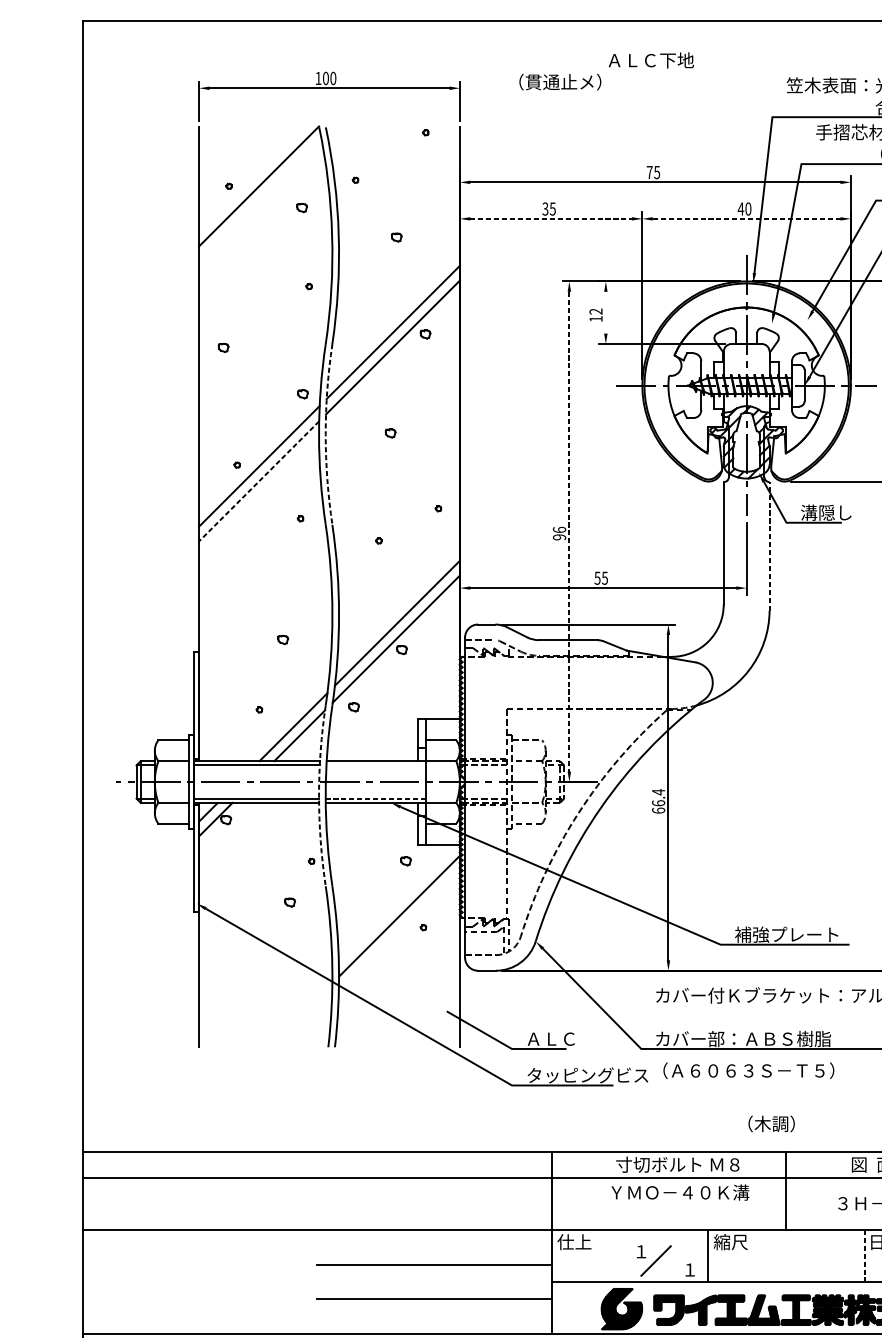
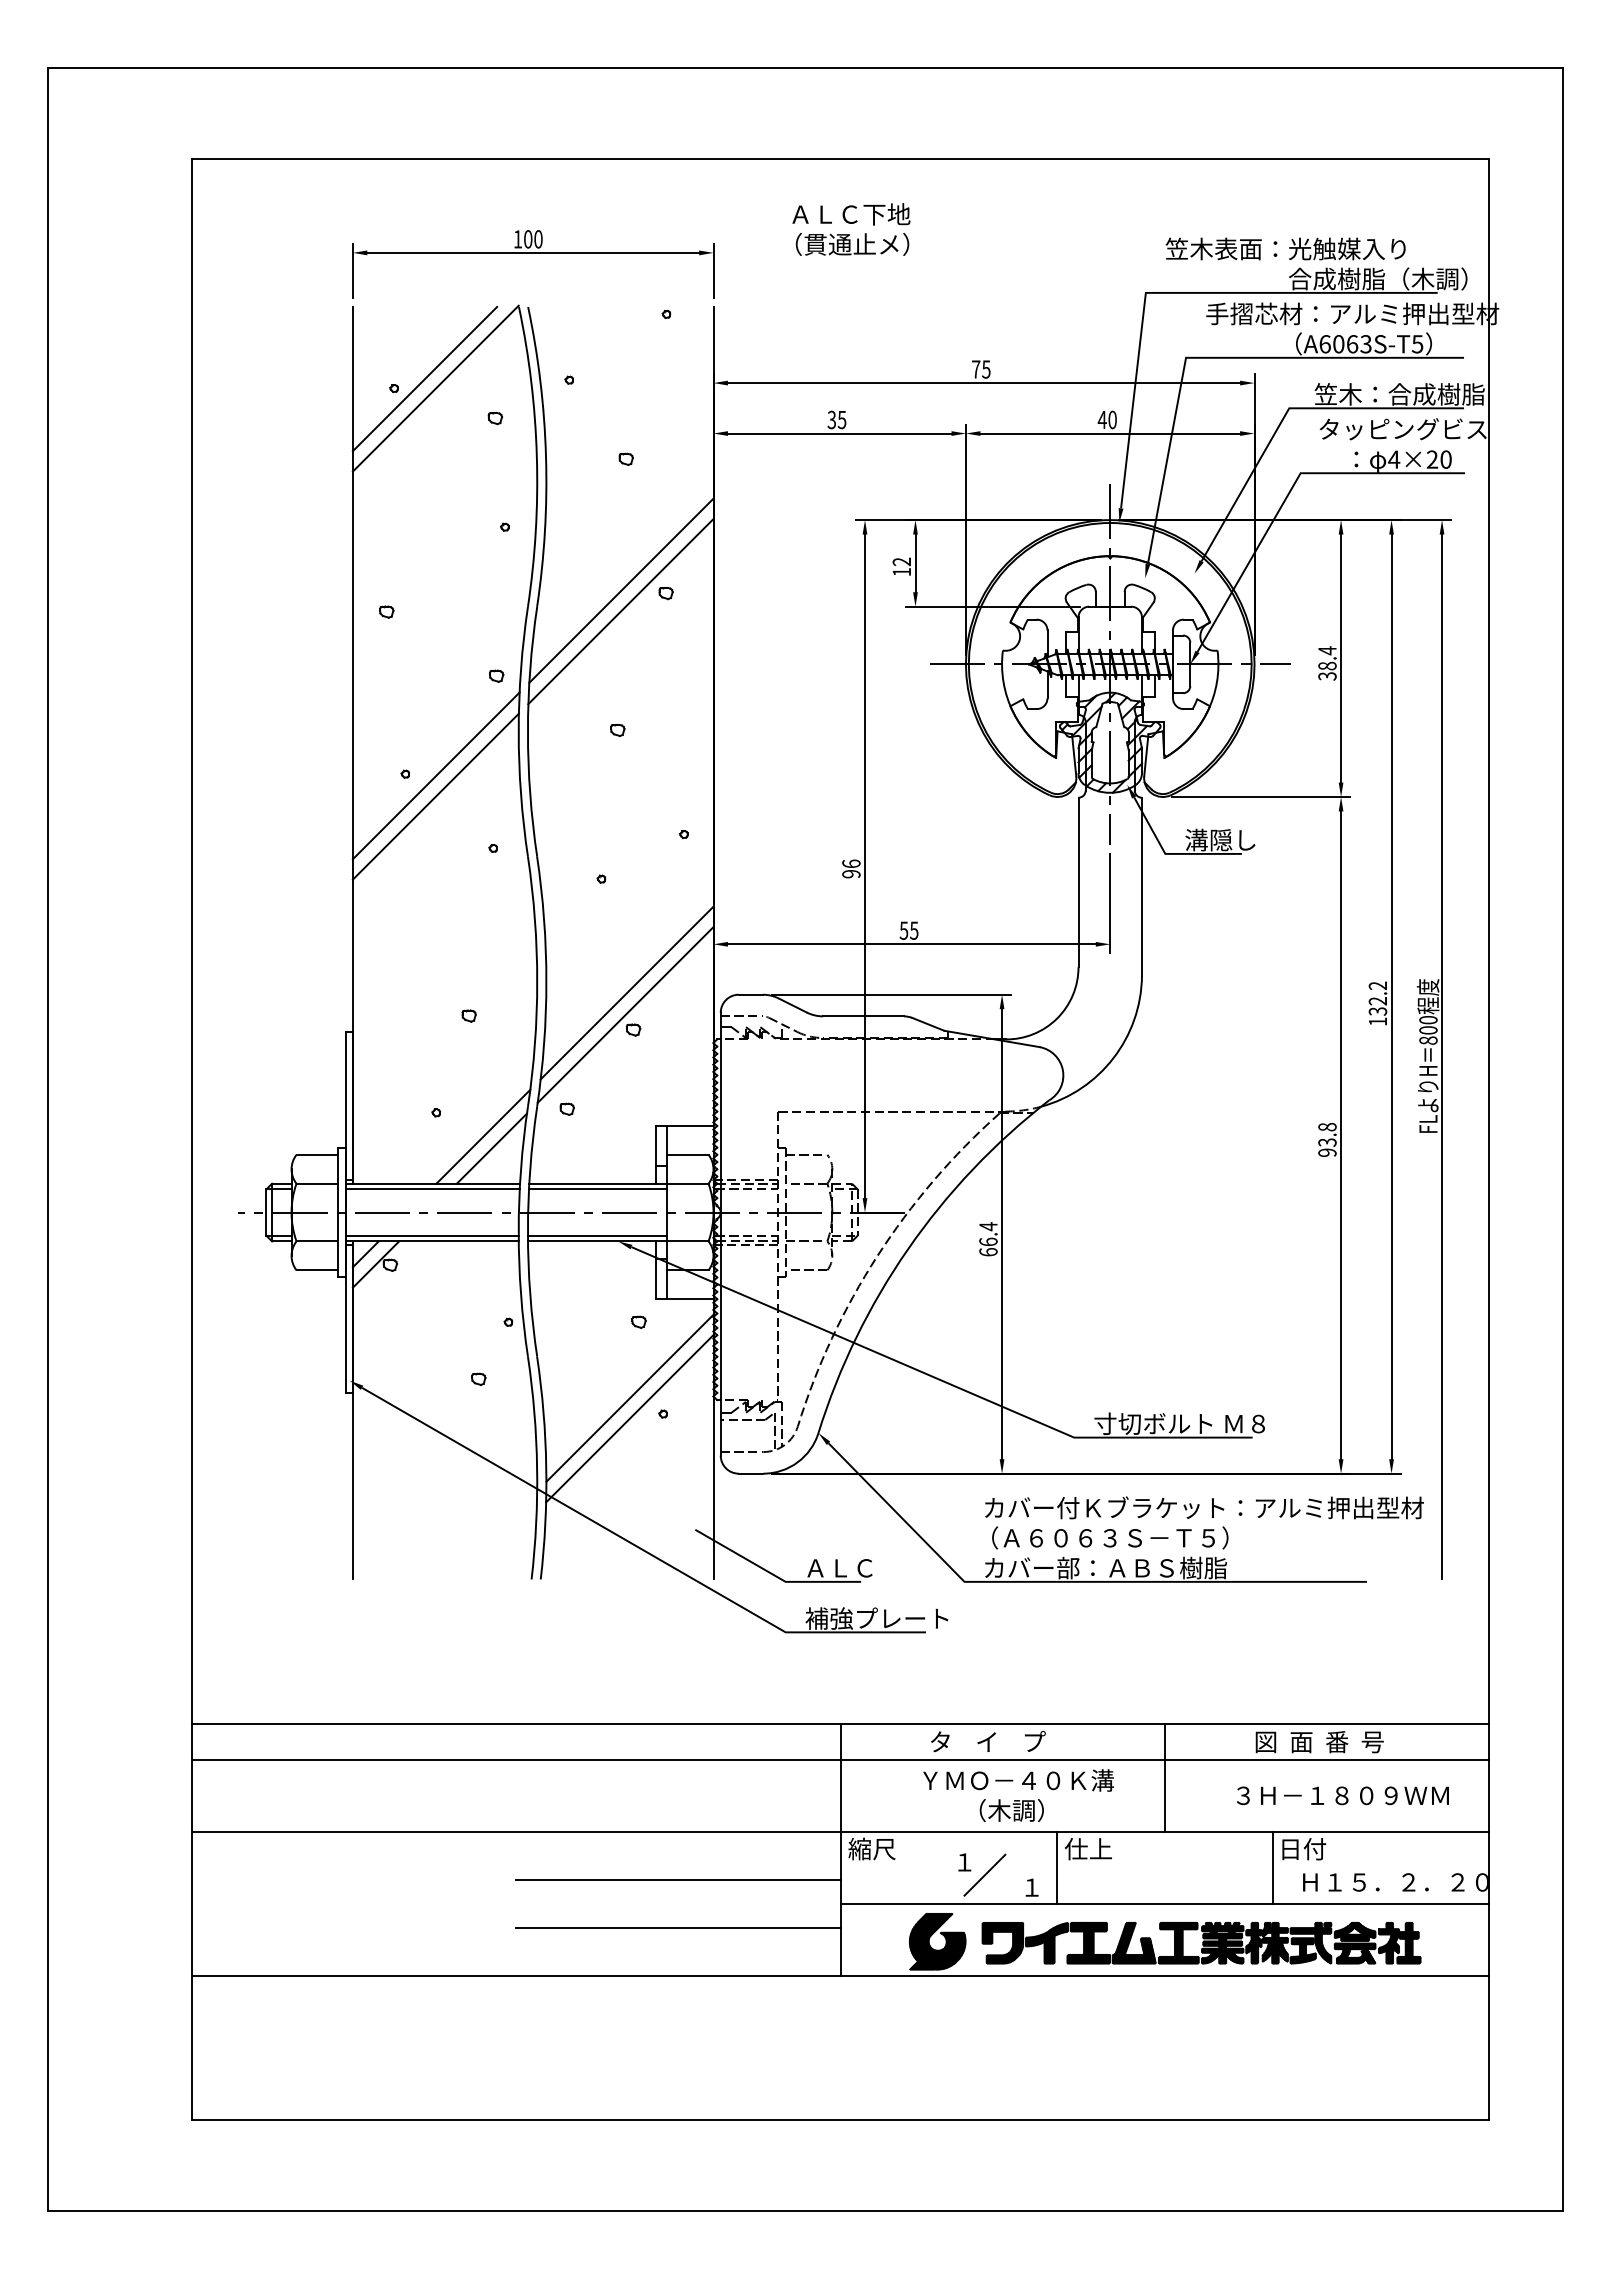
text: (651, 60) -> (851, 214), moved
line: (250, 179) -> (424, 378), added
line: (550, 218) -> (839, 433), dashed -> solid
line: (746, 218) -> (1110, 433), dashed -> solid
line: (605, 312) -> (915, 563), added
arc: (325, 434) -> (527, 731), dashed -> solid
line: (258, 481) -> (435, 797), dashed -> solid
line: (569, 531) -> (865, 866), dashed -> solid
line: (769, 546) -> (1141, 886), dashed -> solid
line: (375, 765) -> (597, 1189), added
arc: (318, 795) -> (518, 1231), dashed -> solid
line: (375, 798) -> (596, 1235), dashed -> solid
line: (399, 930) -> (629, 1418), added
text: (796, 934) -> (1179, 1423), 補強プレート -> 寸切ボルト Ｍ８
text: (749, 1070) -> (1110, 1537), moved
text: (587, 1075) -> (889, 1618), タッピングビス -> 補強プレート
text: (771, 1123) -> (1011, 1810), moved
text: (677, 1164) -> (1014, 1741), 寸切ボルト Ｍ８ -> タ    イ    プ
text: (574, 1241) -> (871, 1848), 仕上 -> 縮尺
text: (730, 1241) -> (1087, 1848), 縮尺 -> 仕上
line: (864, 1256) -> (1273, 1868), dashed -> solid

